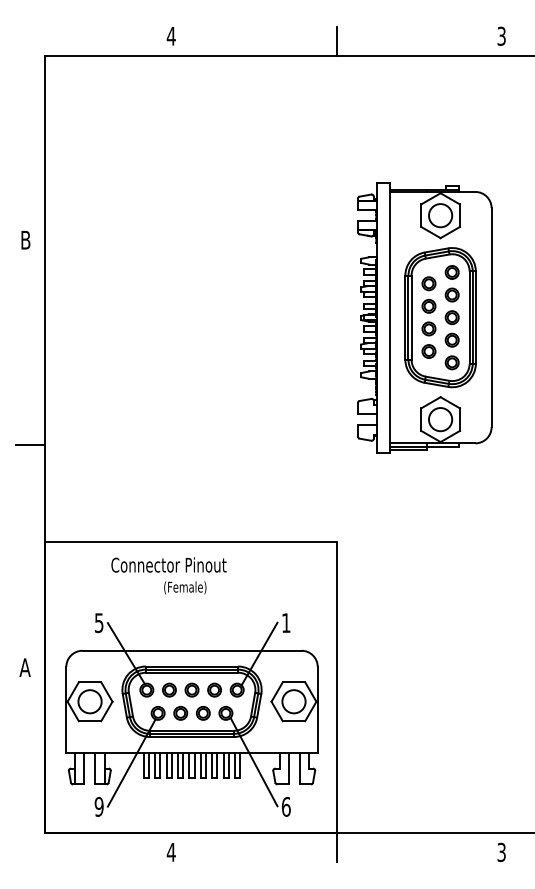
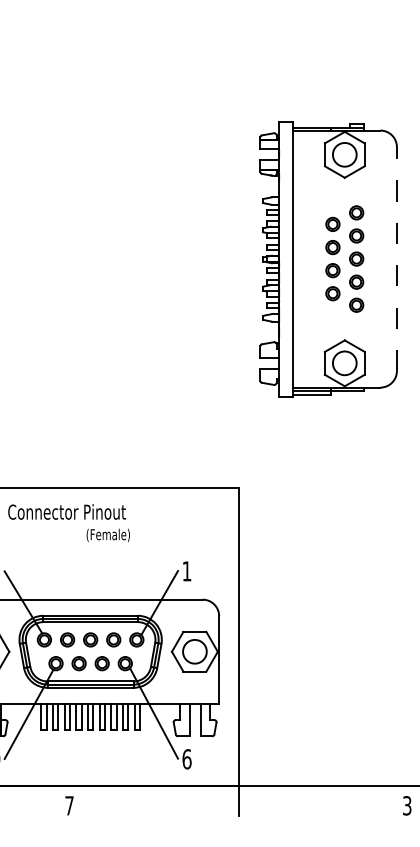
part: (440, 317) -> (344, 258), removed
line: (491, 317) -> (396, 258), solid -> dashed
text: (185, 587) -> (108, 534), moved
text: (170, 852) -> (68, 805), 4 -> 7

